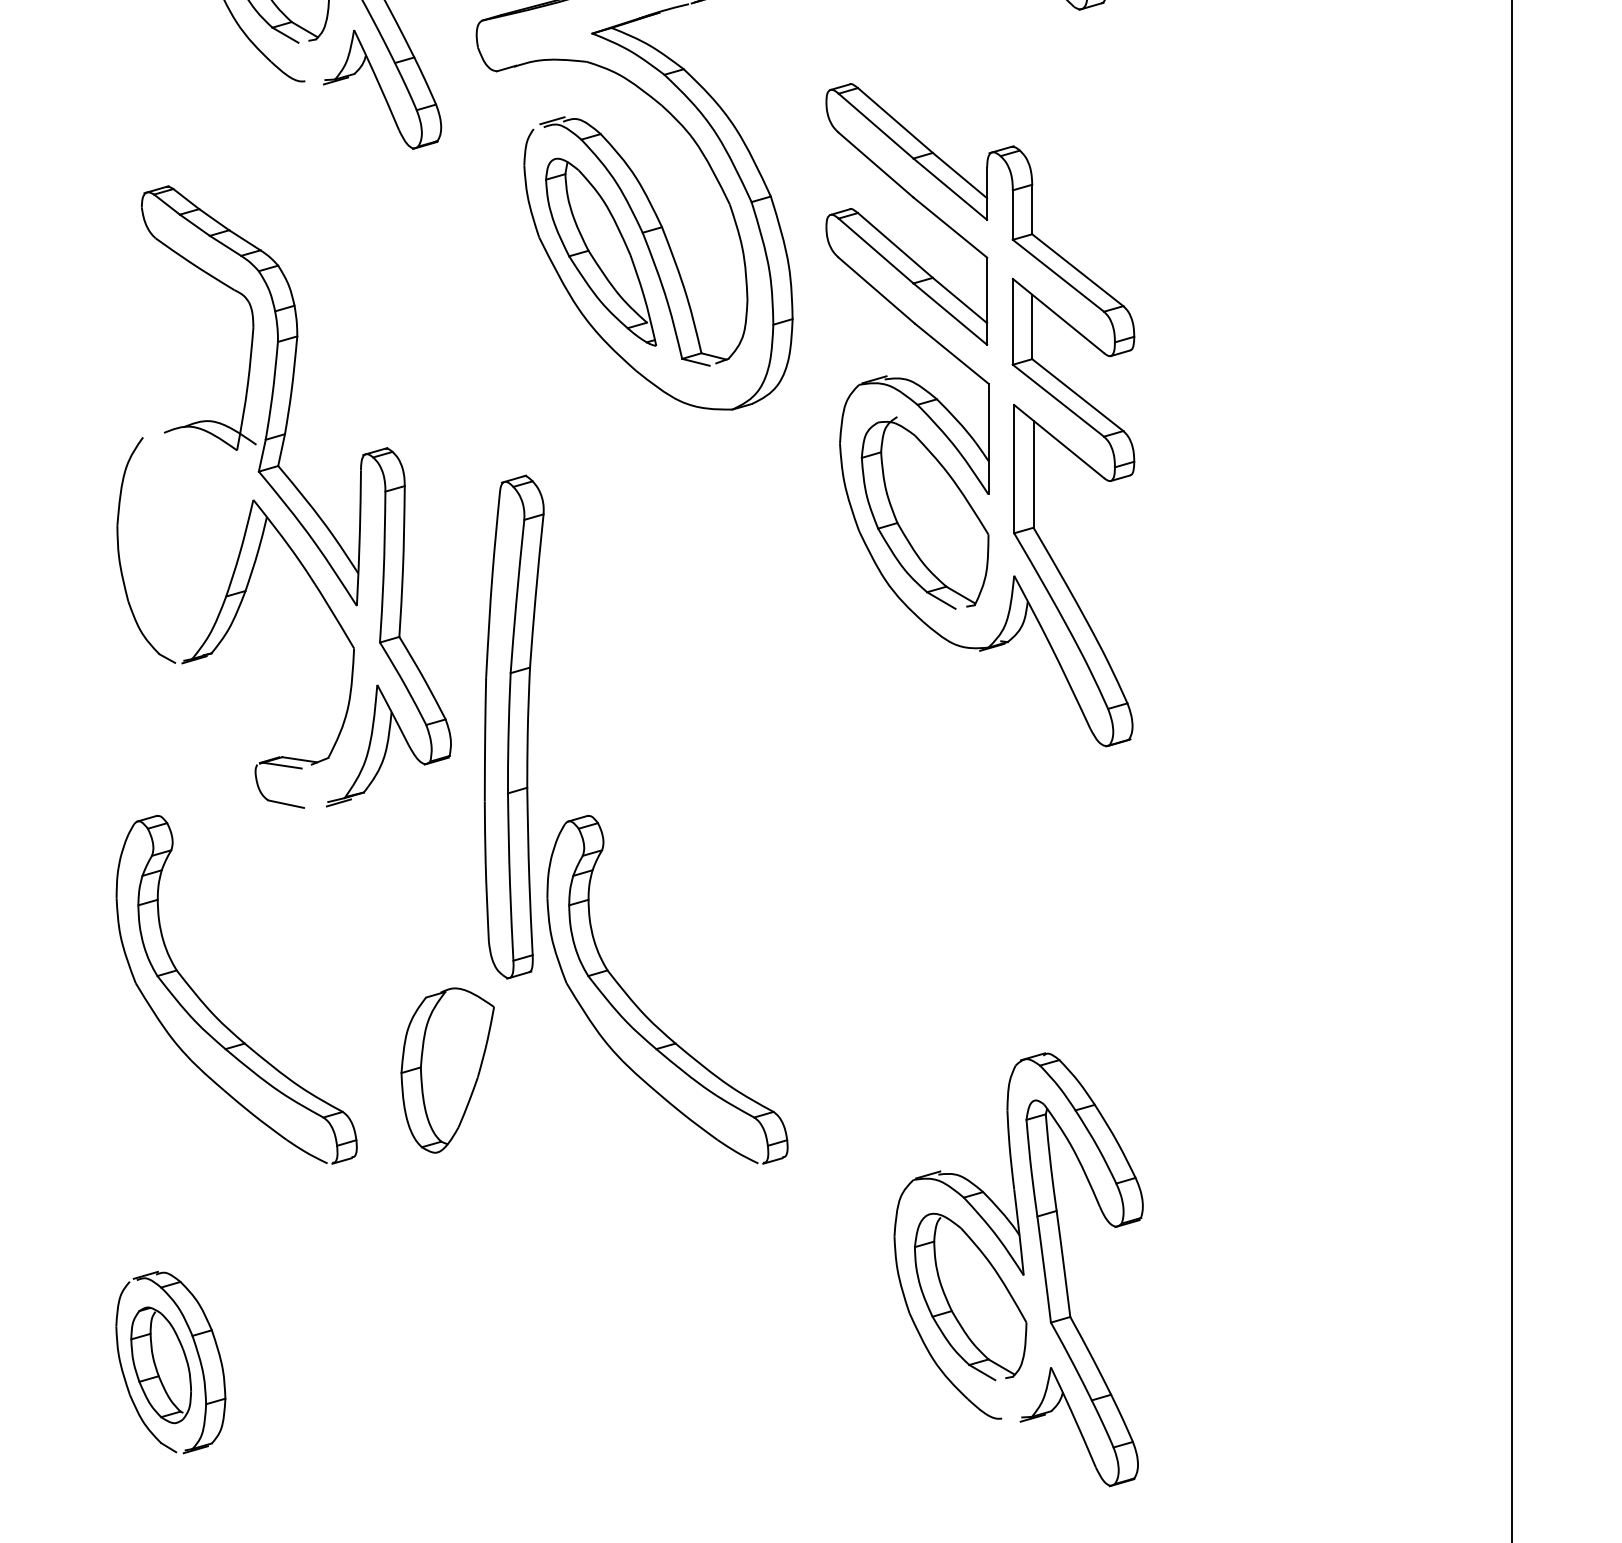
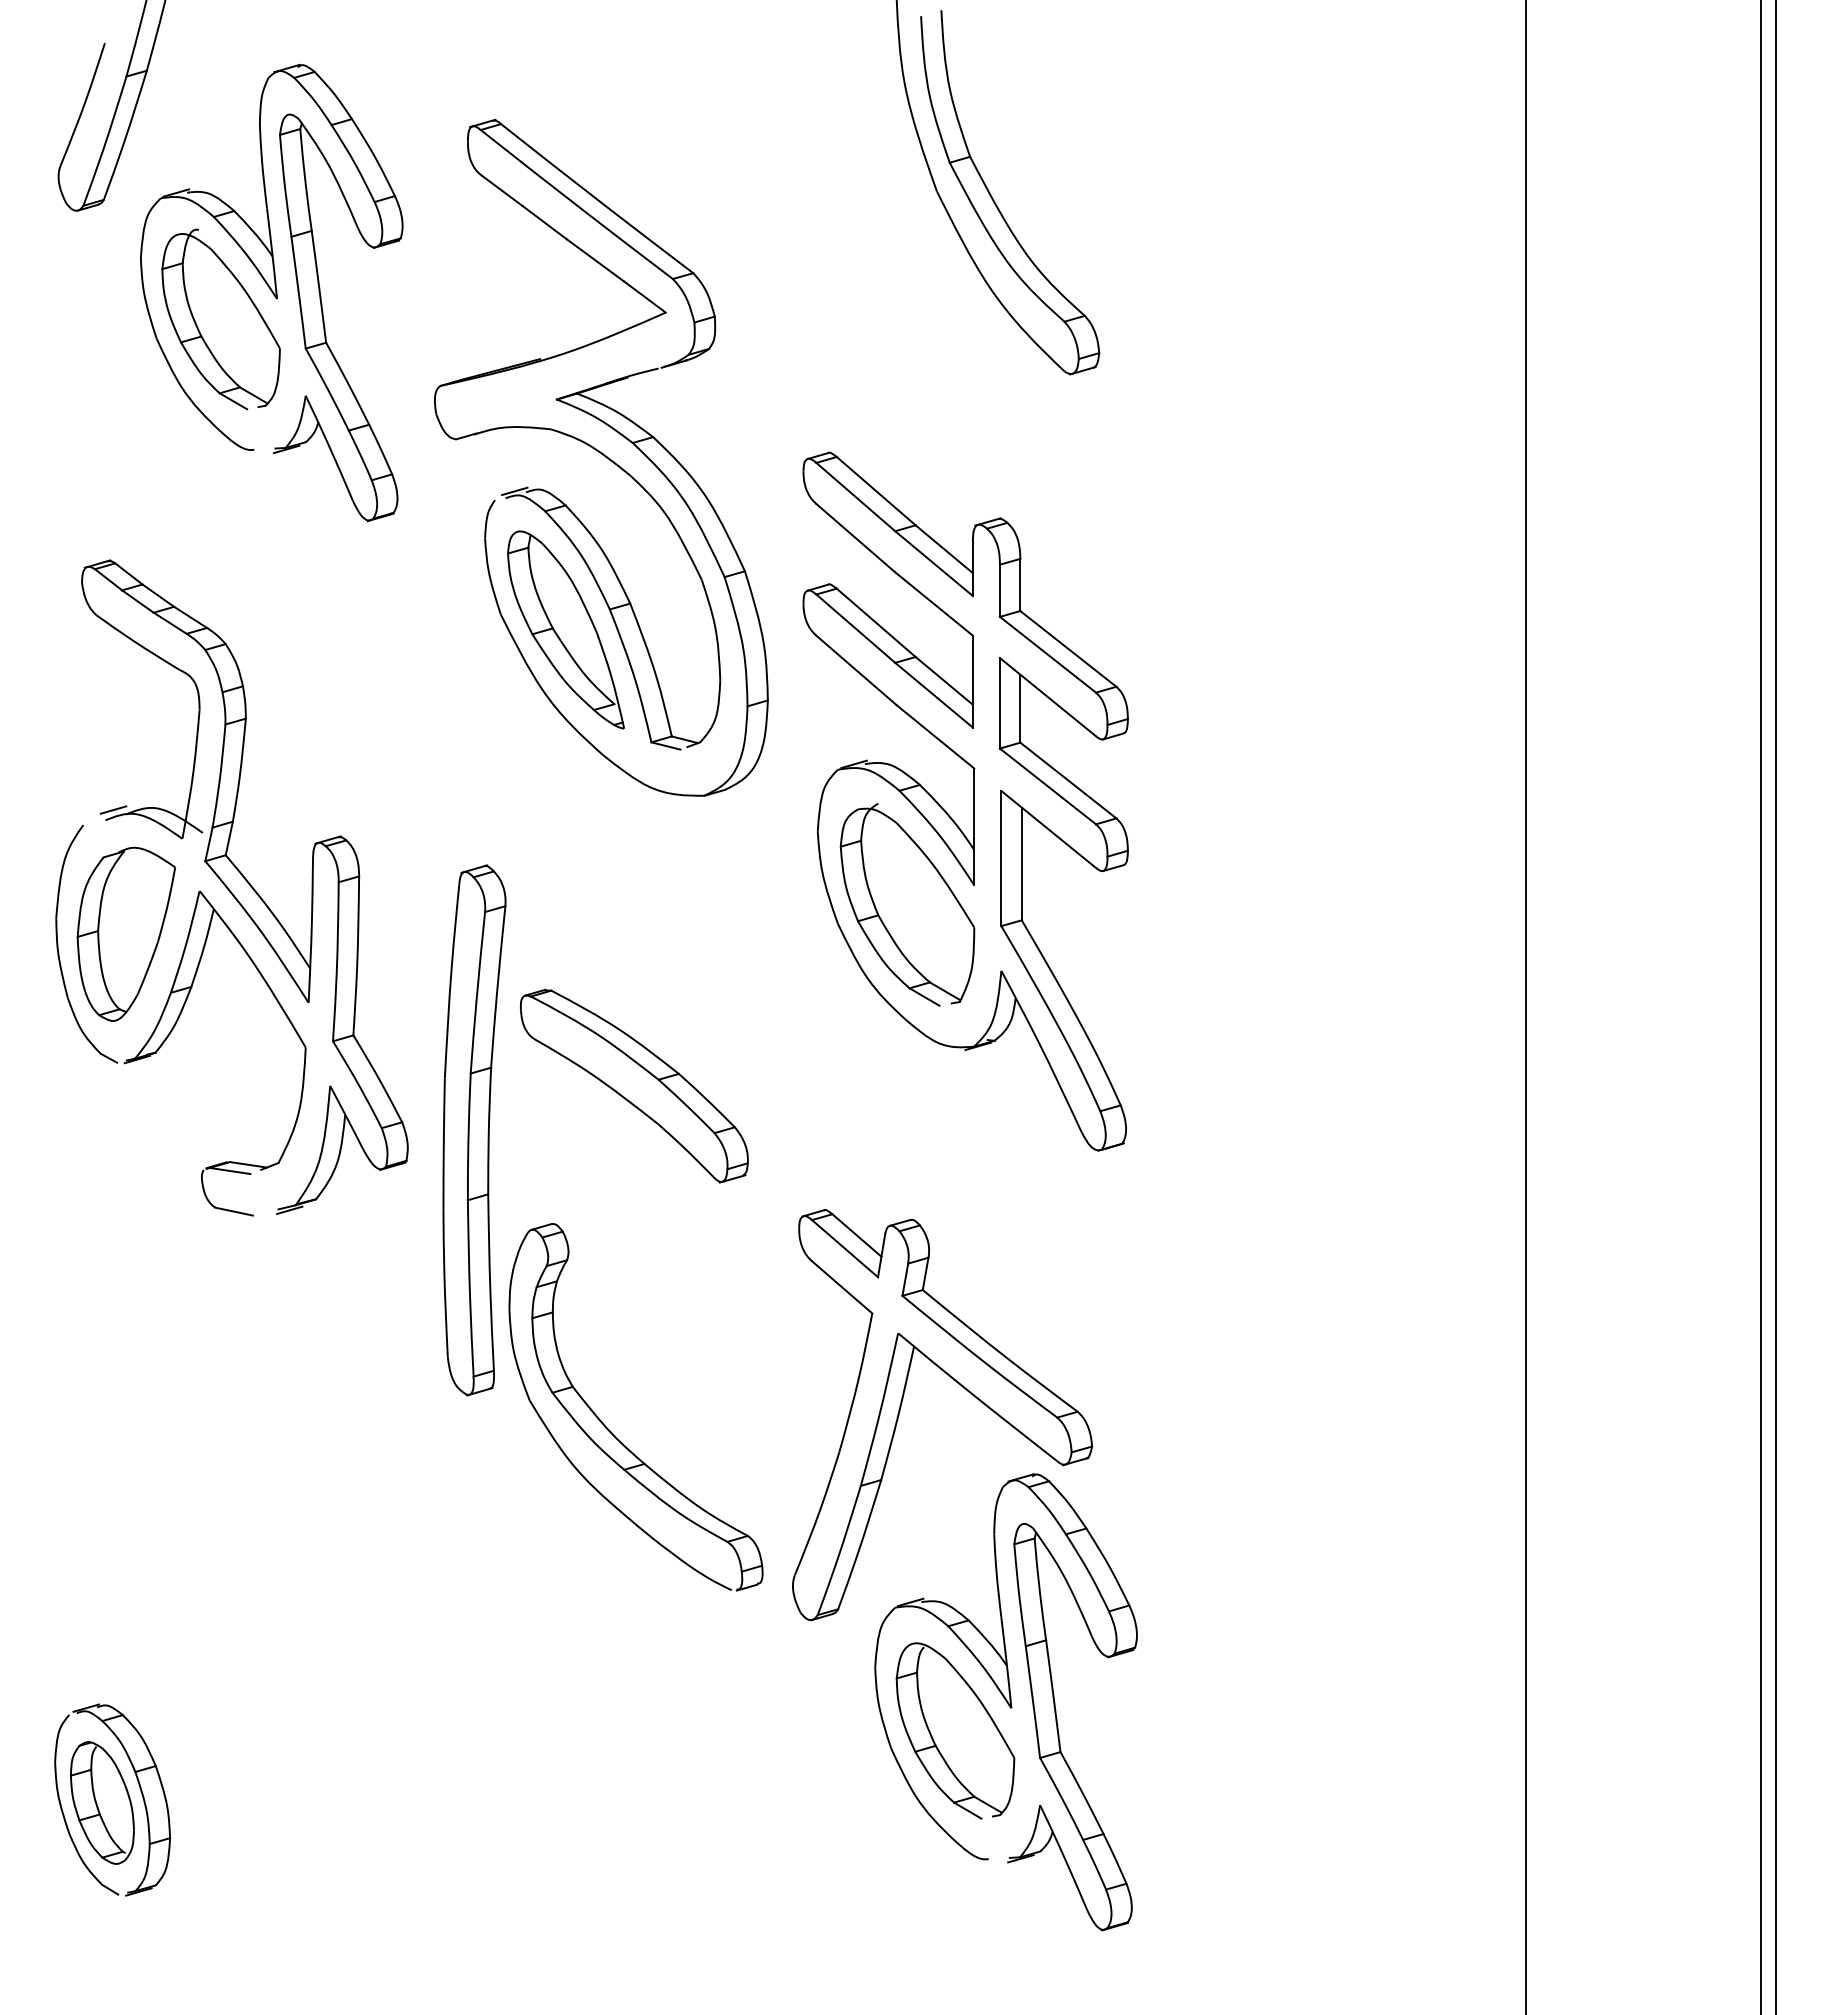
line: (171, 422) -> (113, 809), added
part: (666, 684) -> (634, 1085), added
part: (979, 972) -> (964, 1389), added
part: (213, 1012) -> (157, 1431), removed
part: (446, 1069) -> (125, 933), moved

